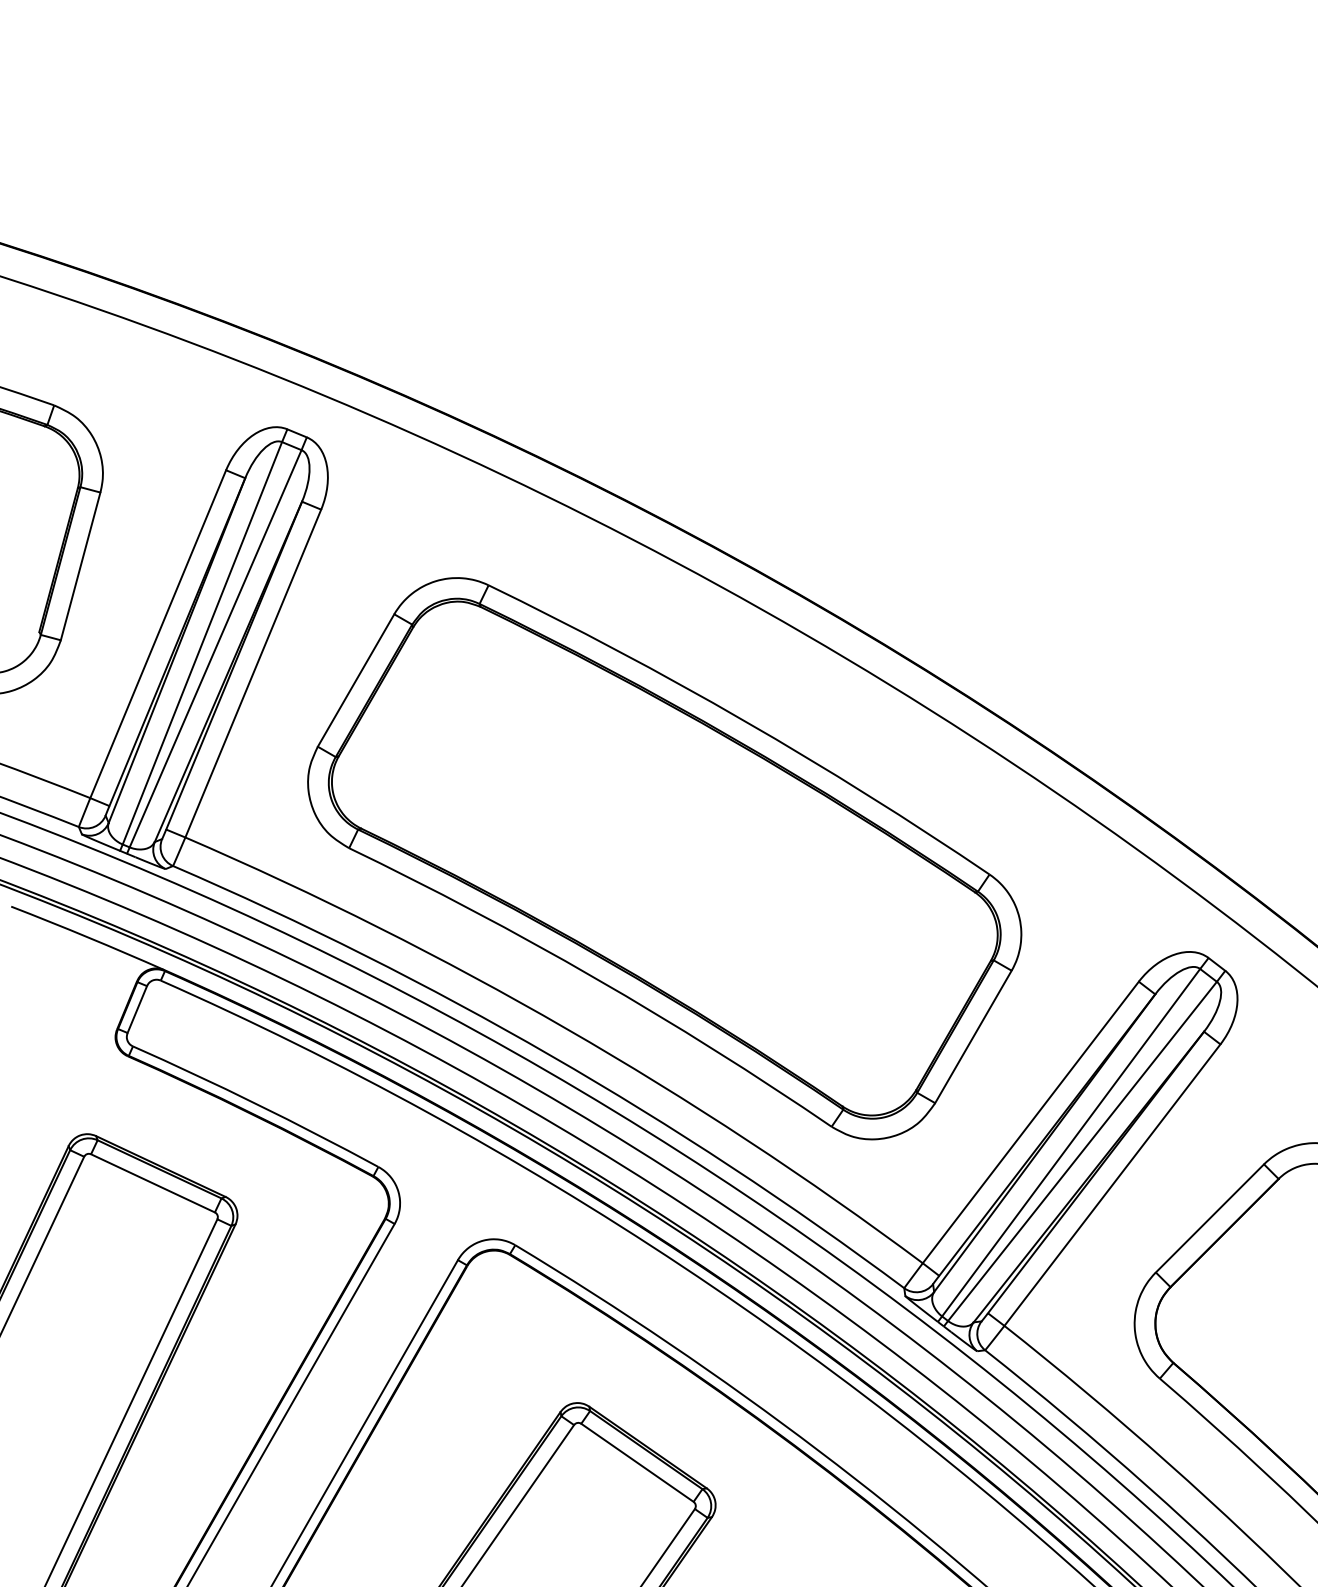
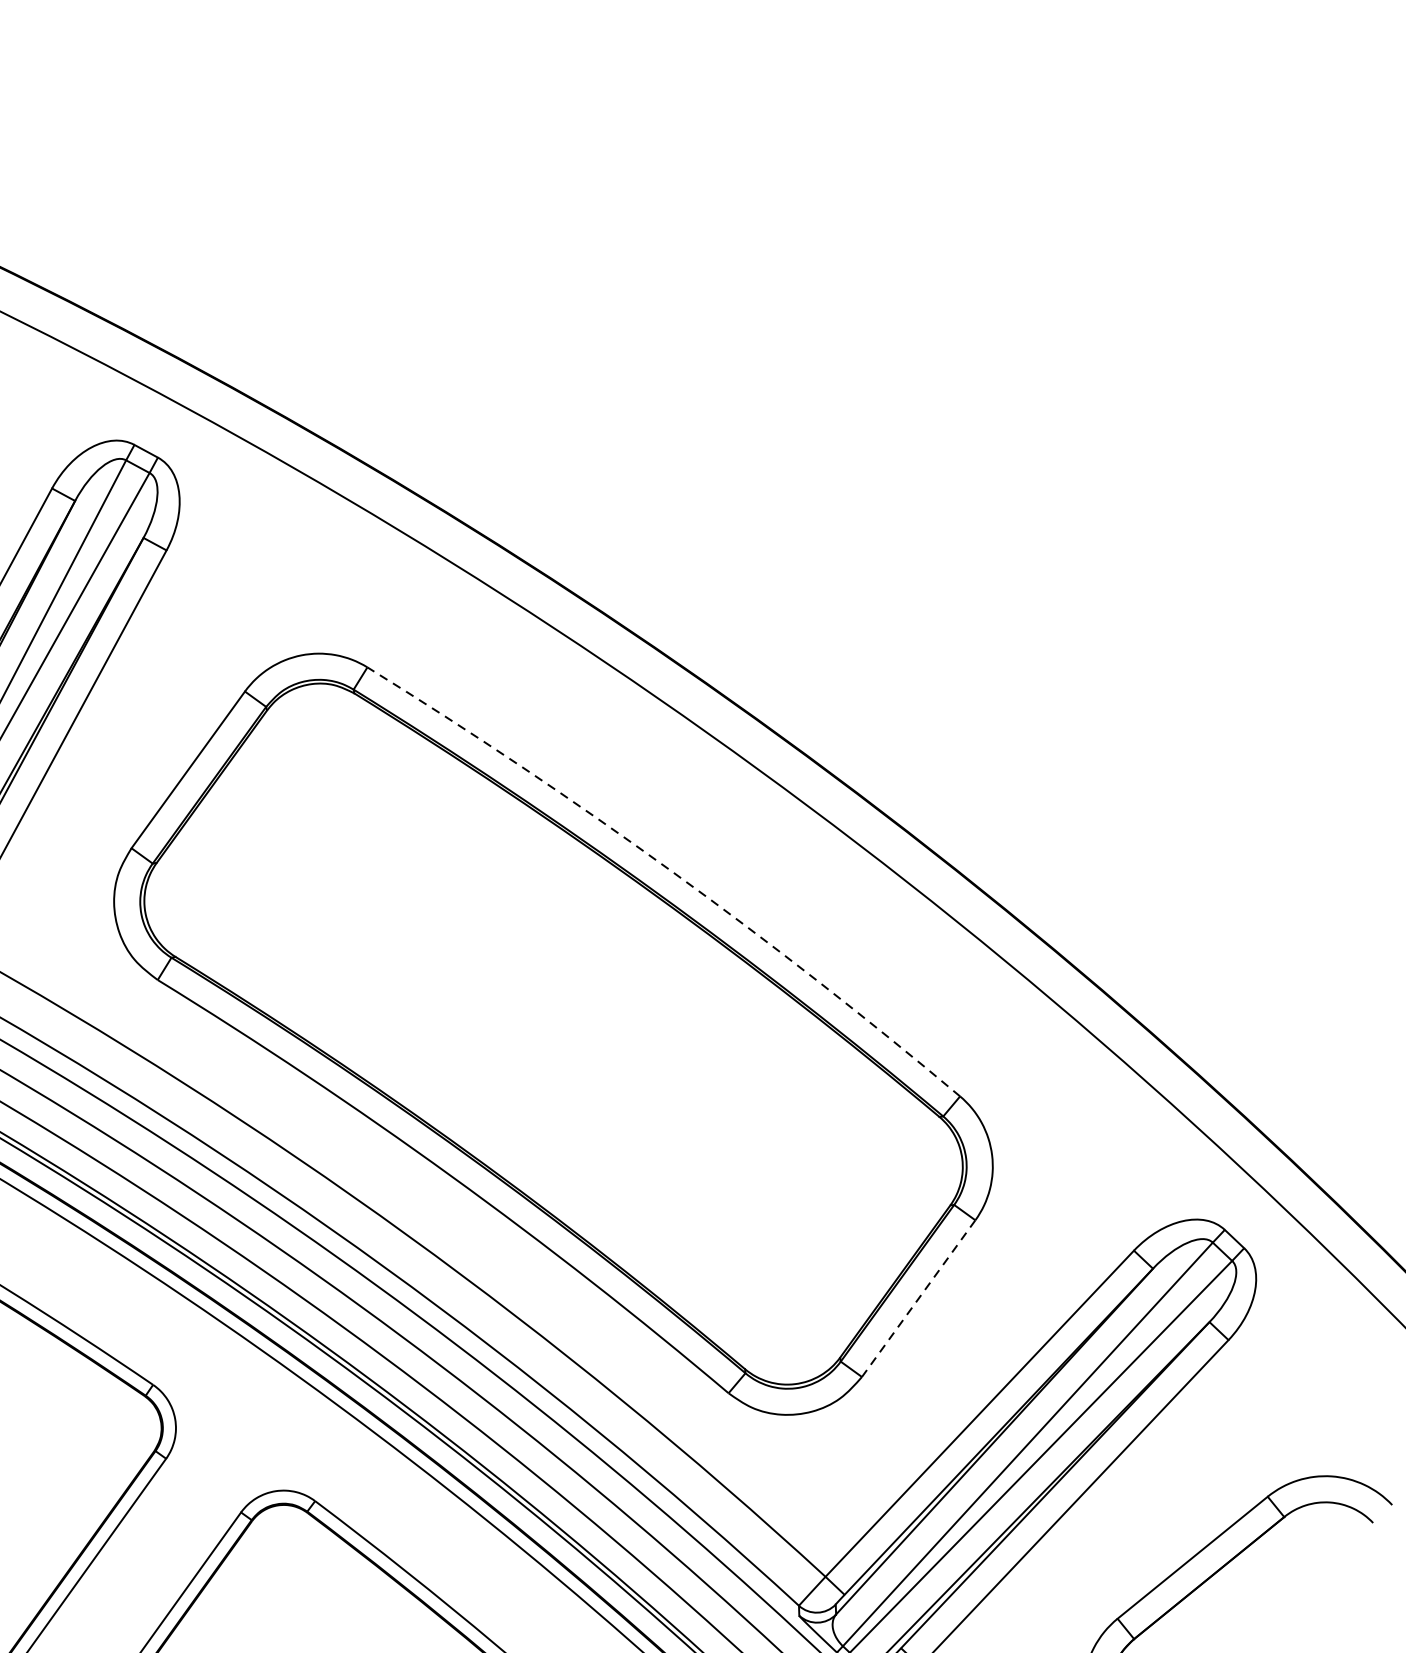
arc: (744, 720) -> (671, 870), solid -> dashed
line: (973, 1037) -> (918, 1299), solid -> dashed

